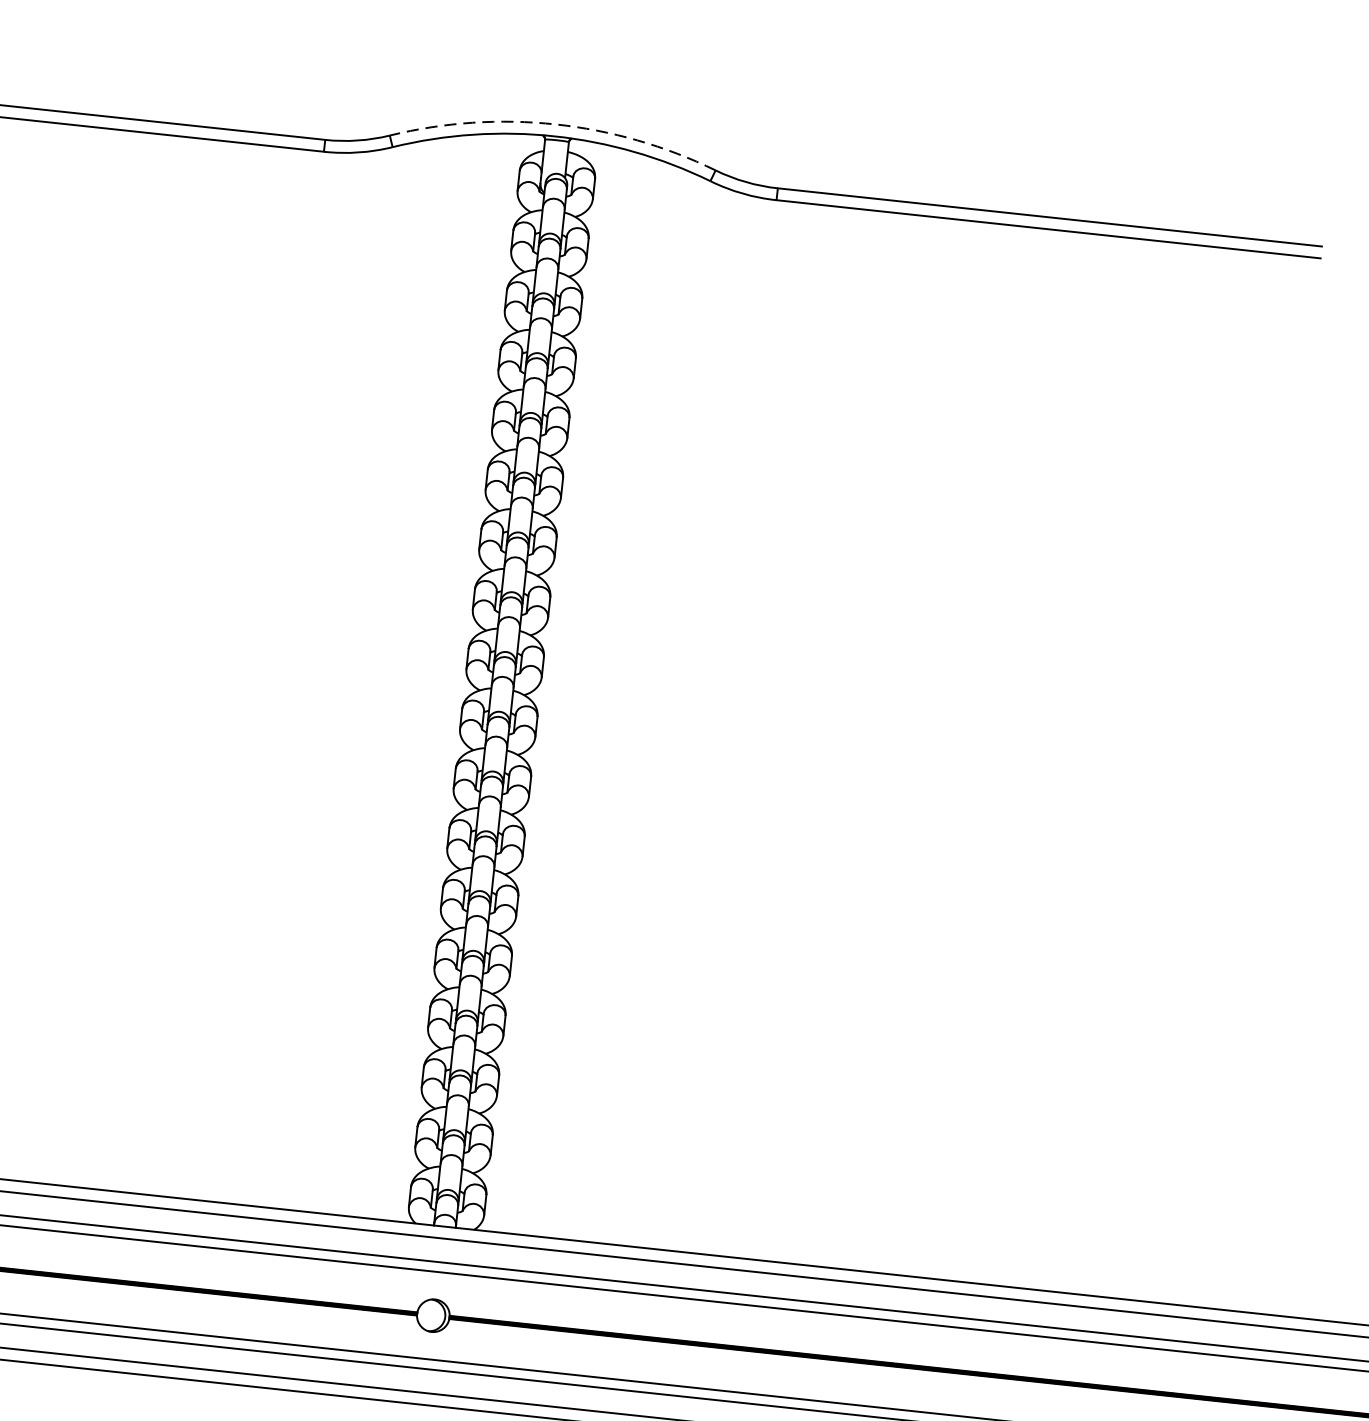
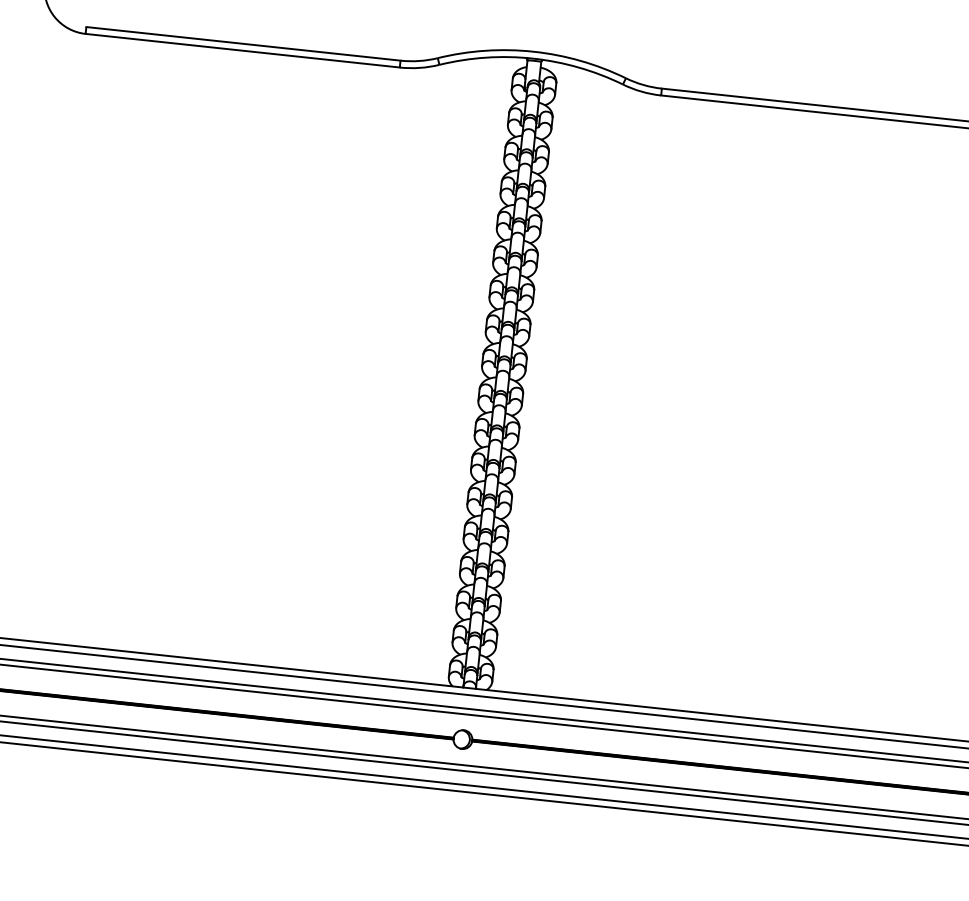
arc: (555, 124) -> (533, 51), dashed -> solid

